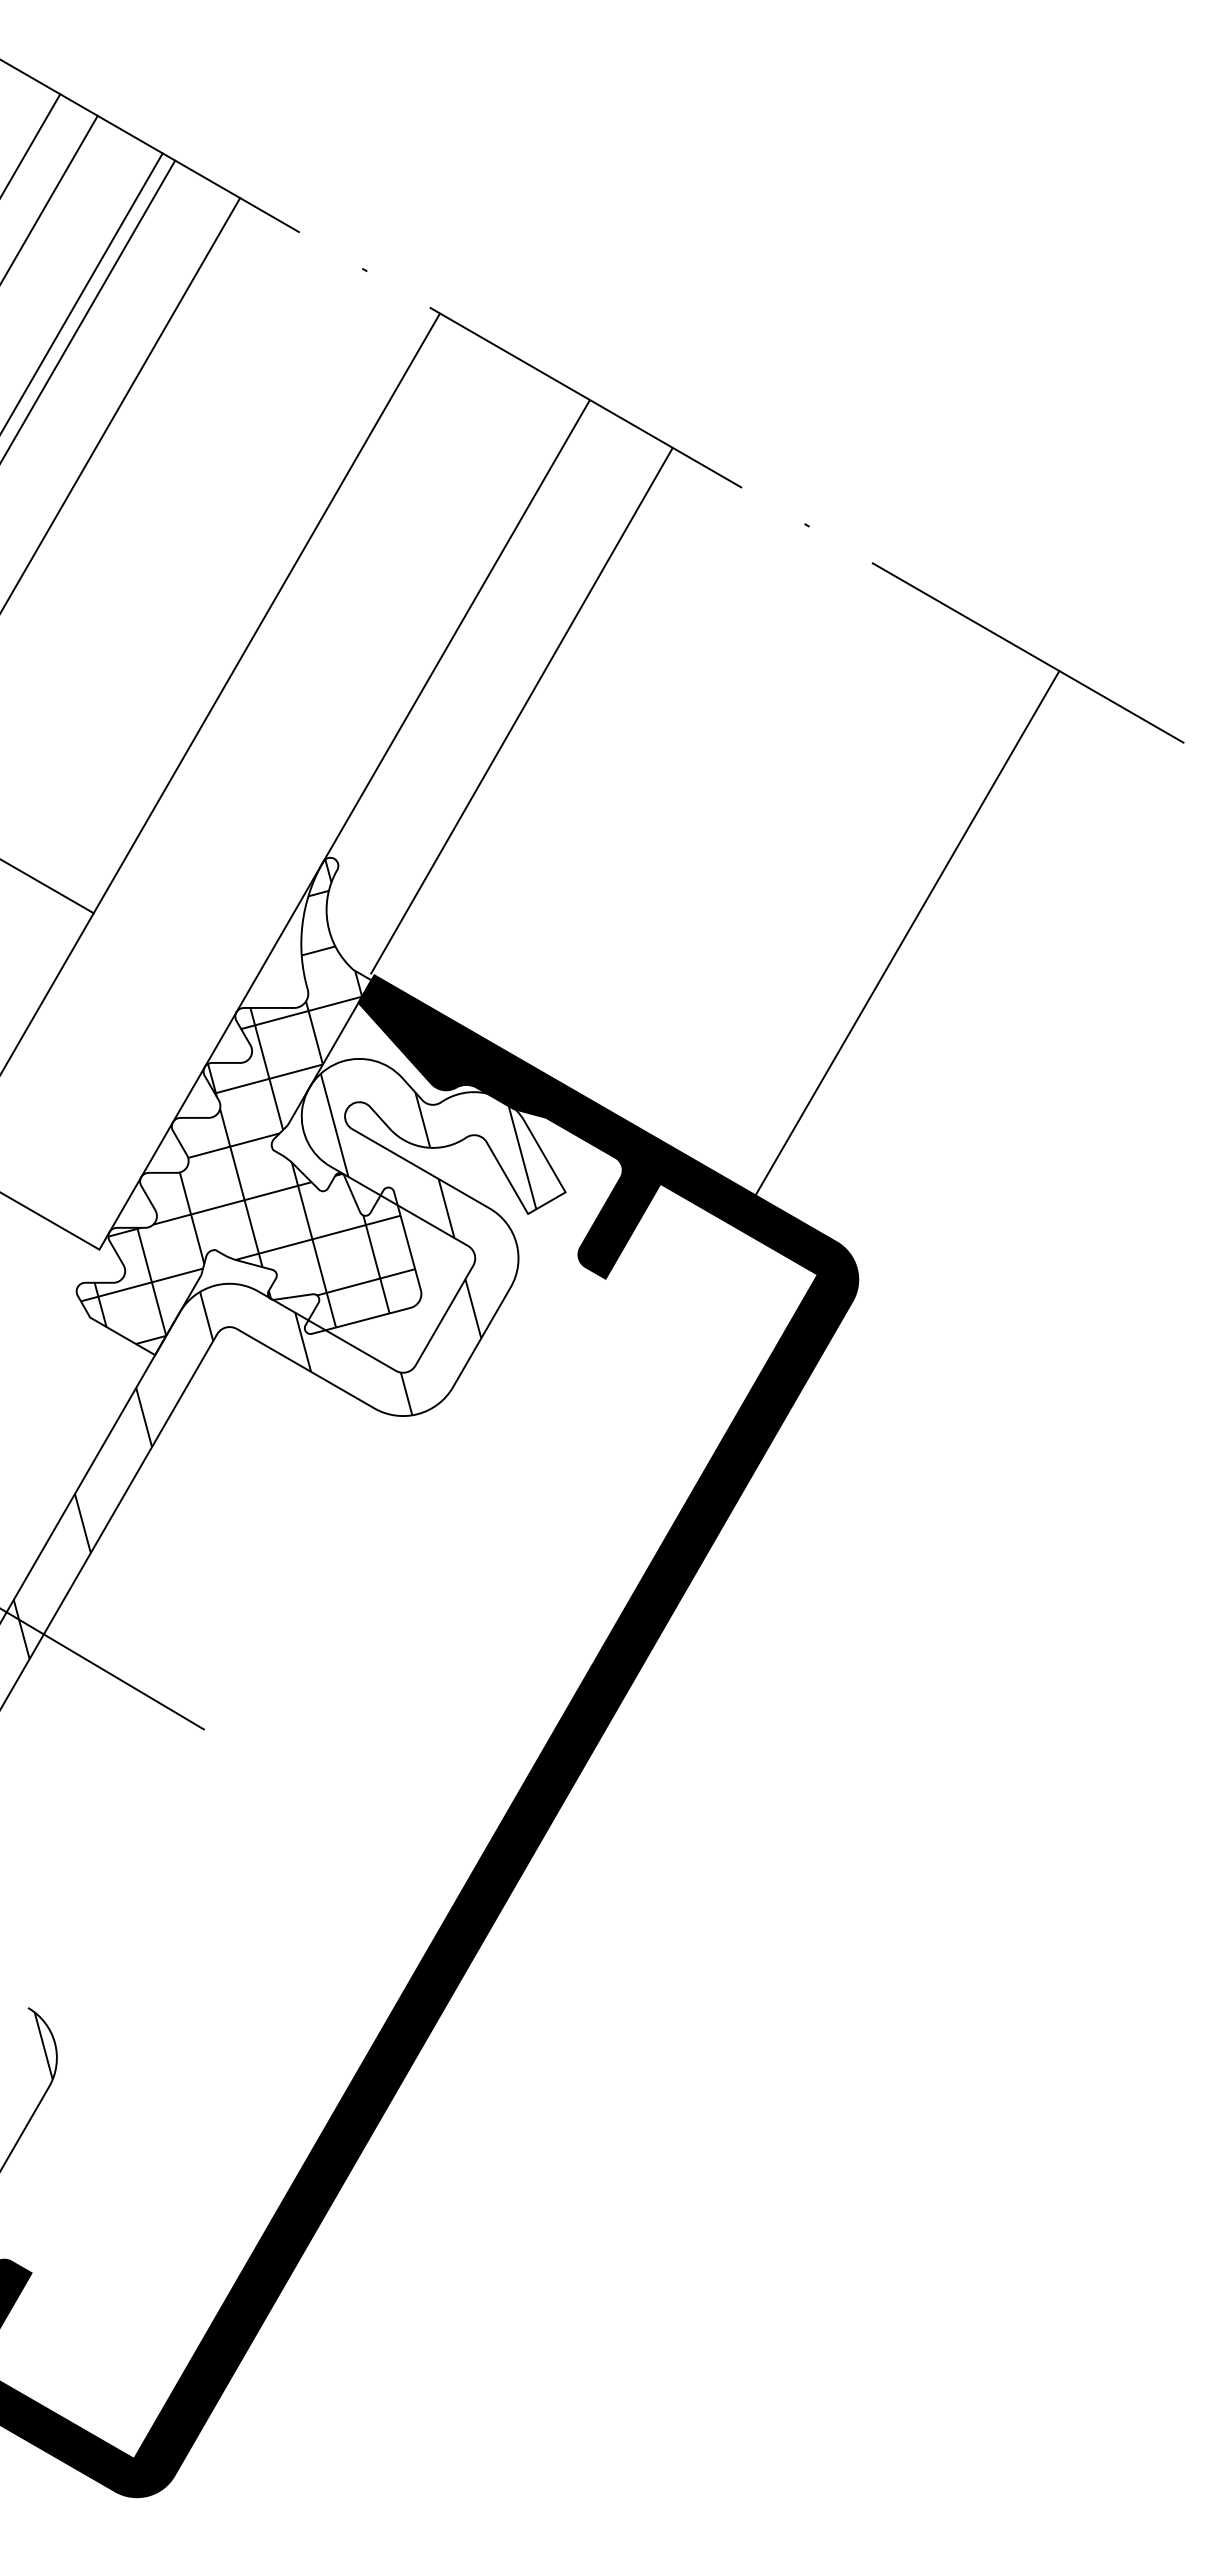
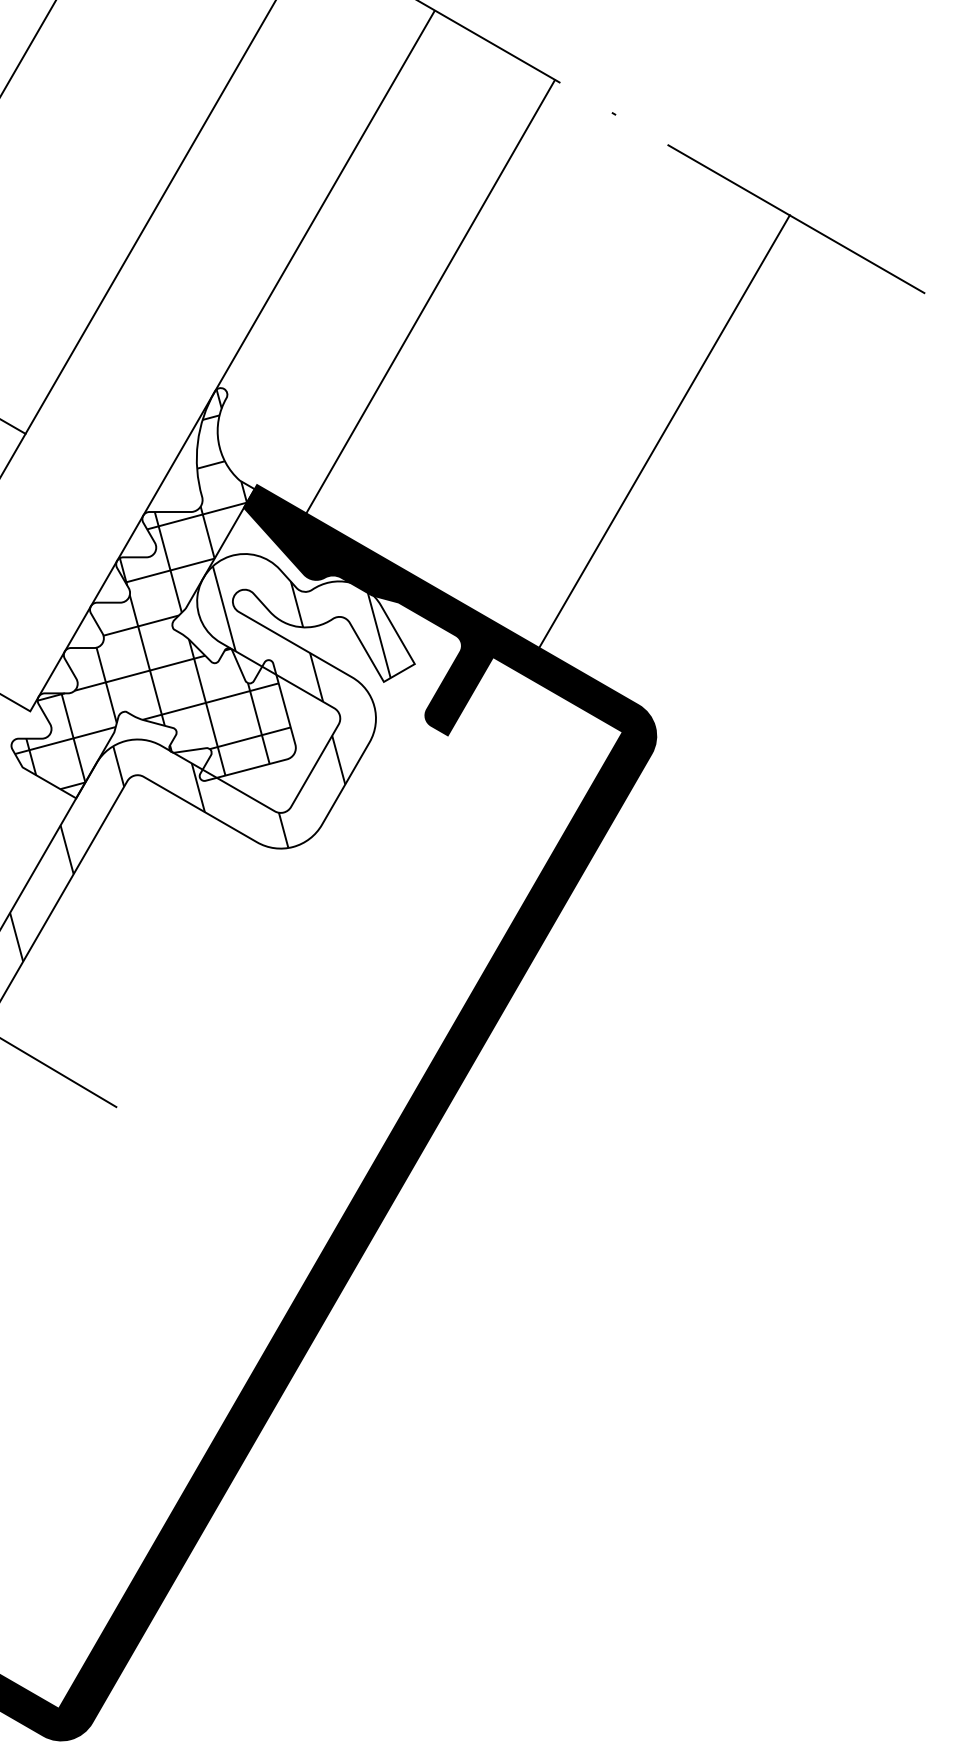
line: (521, 710) -> (430, 296), moved
line: (907, 933) -> (664, 431), moved

